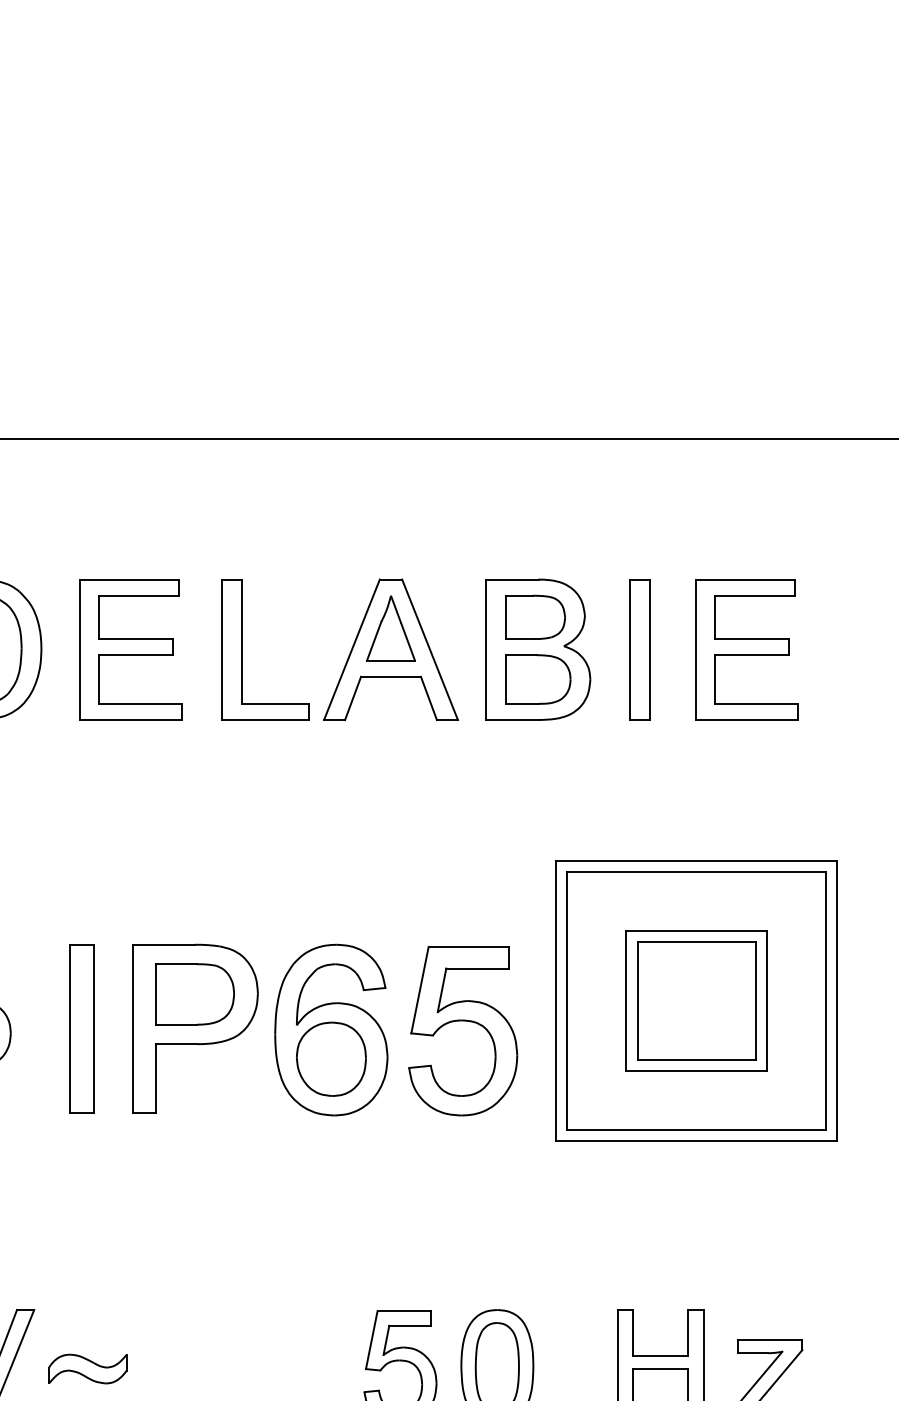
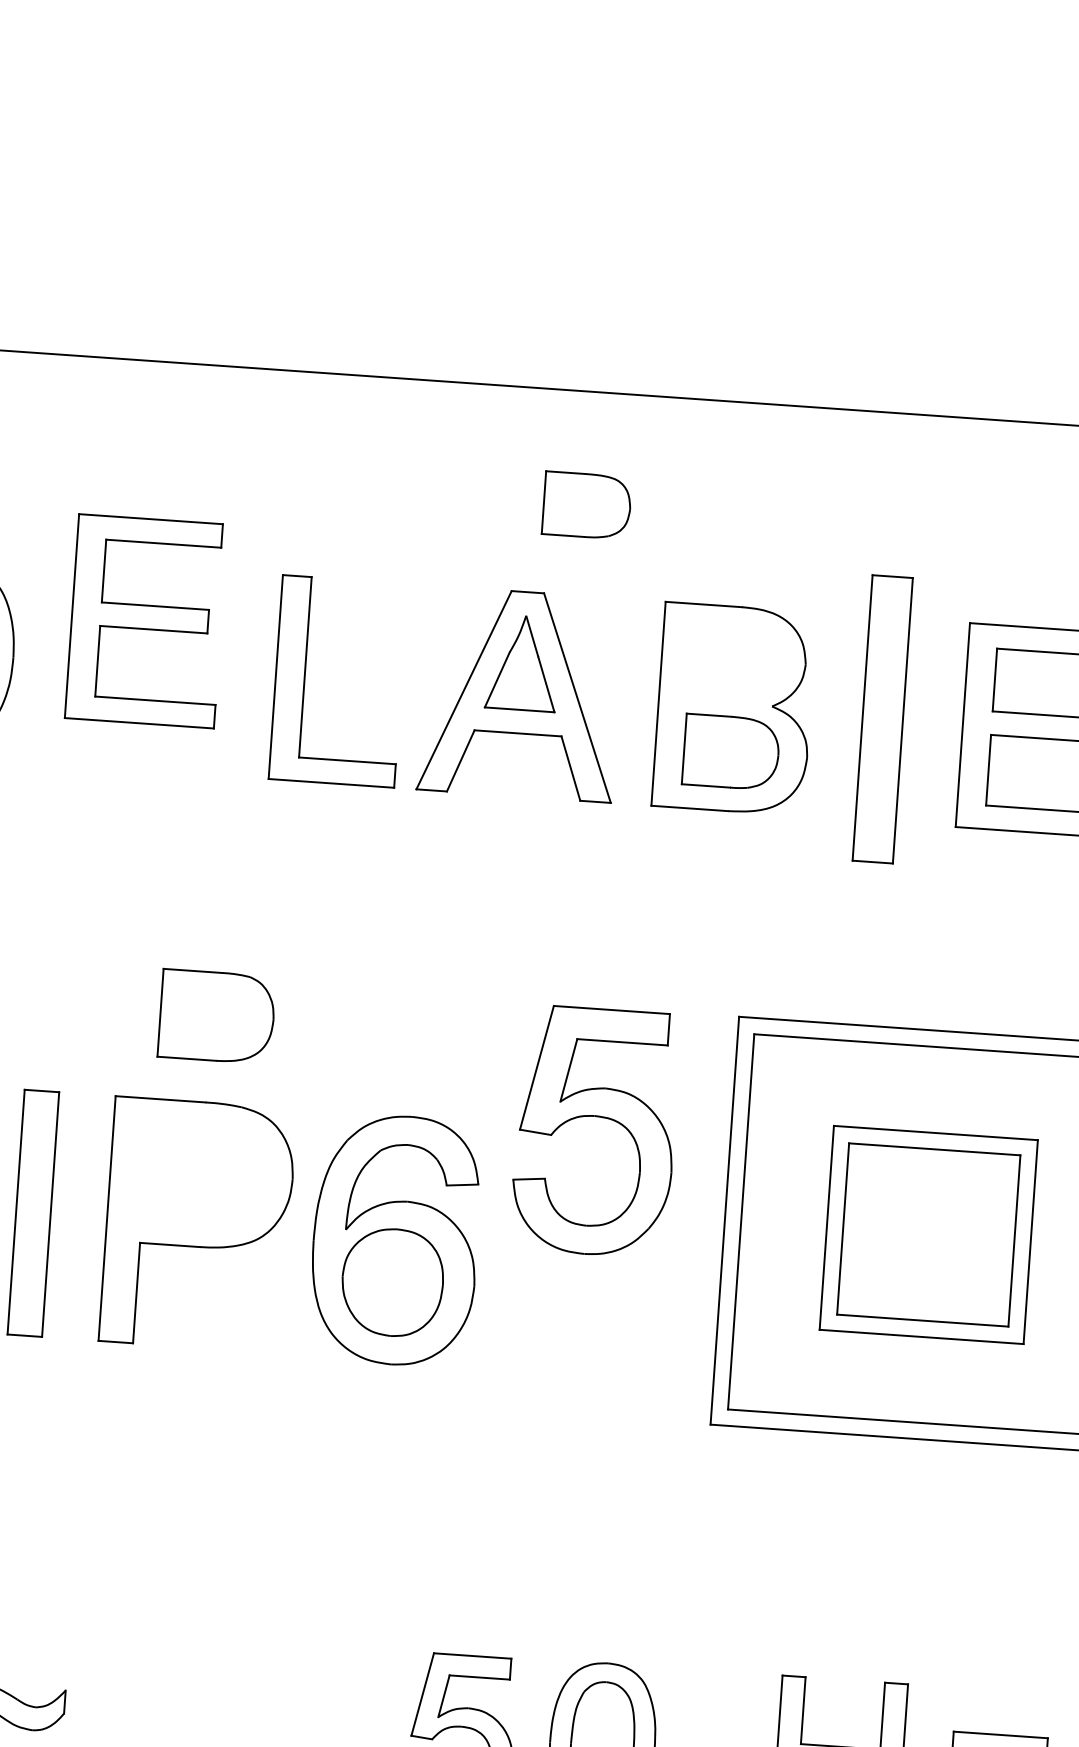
part: (535, 616) -> (587, 504), moved
part: (130, 649) -> (145, 620), moved
part: (639, 649) -> (881, 718), size x1.4
part: (194, 994) -> (215, 1016), moved
part: (463, 1021) -> (596, 1117), moved

